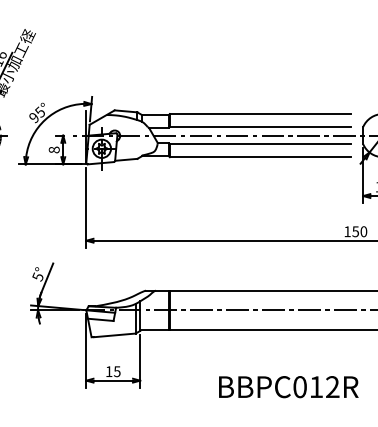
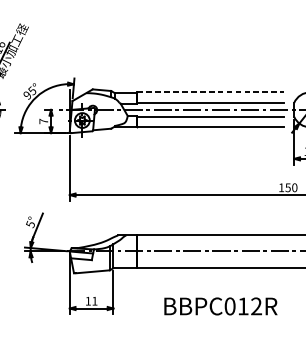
line: (260, 114) -> (210, 92), solid -> dashed
text: (53, 149) -> (43, 121), 8 -> 7
text: (116, 371) -> (94, 301), 15 -> 11
text: (288, 387) -> (220, 306), moved

